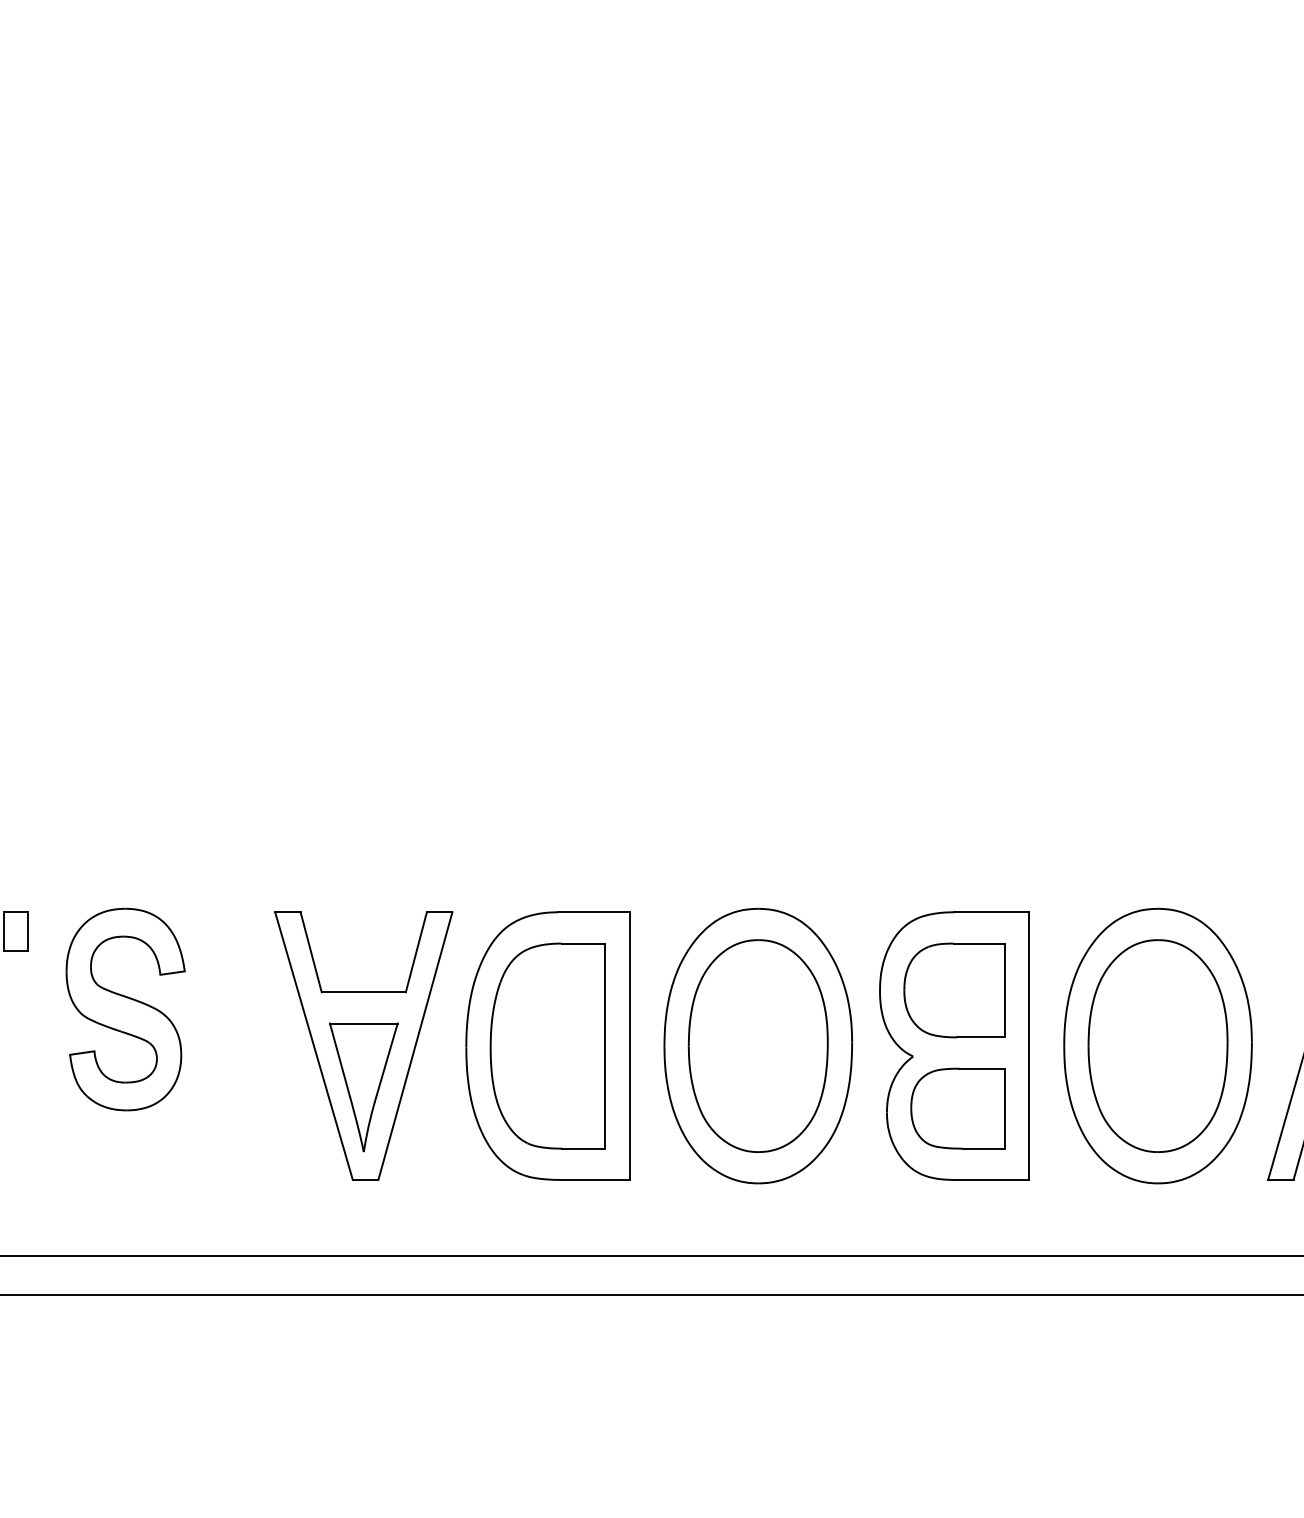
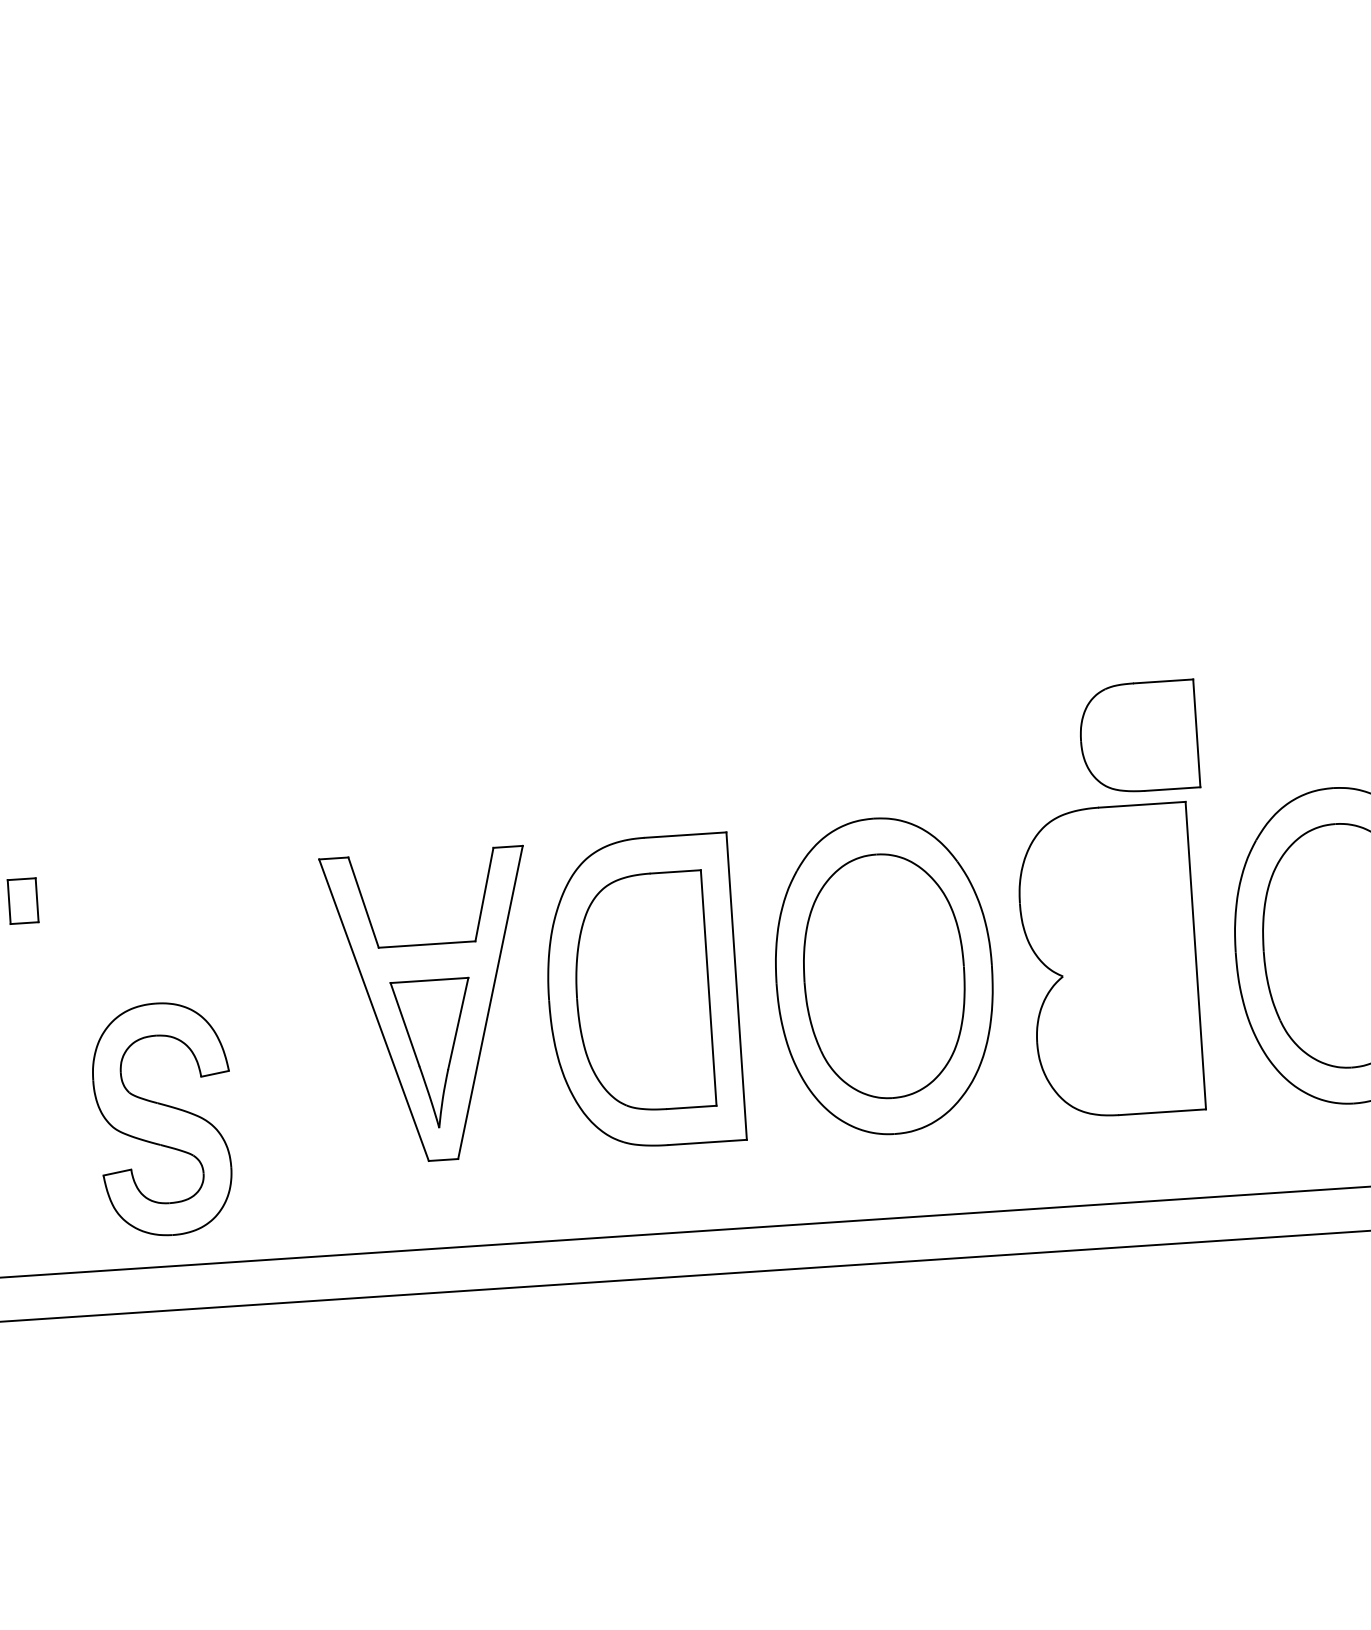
part: (954, 990) -> (1138, 737), moved
part: (125, 1009) -> (163, 1119), moved
part: (957, 1108) -> (1117, 1032), removed

